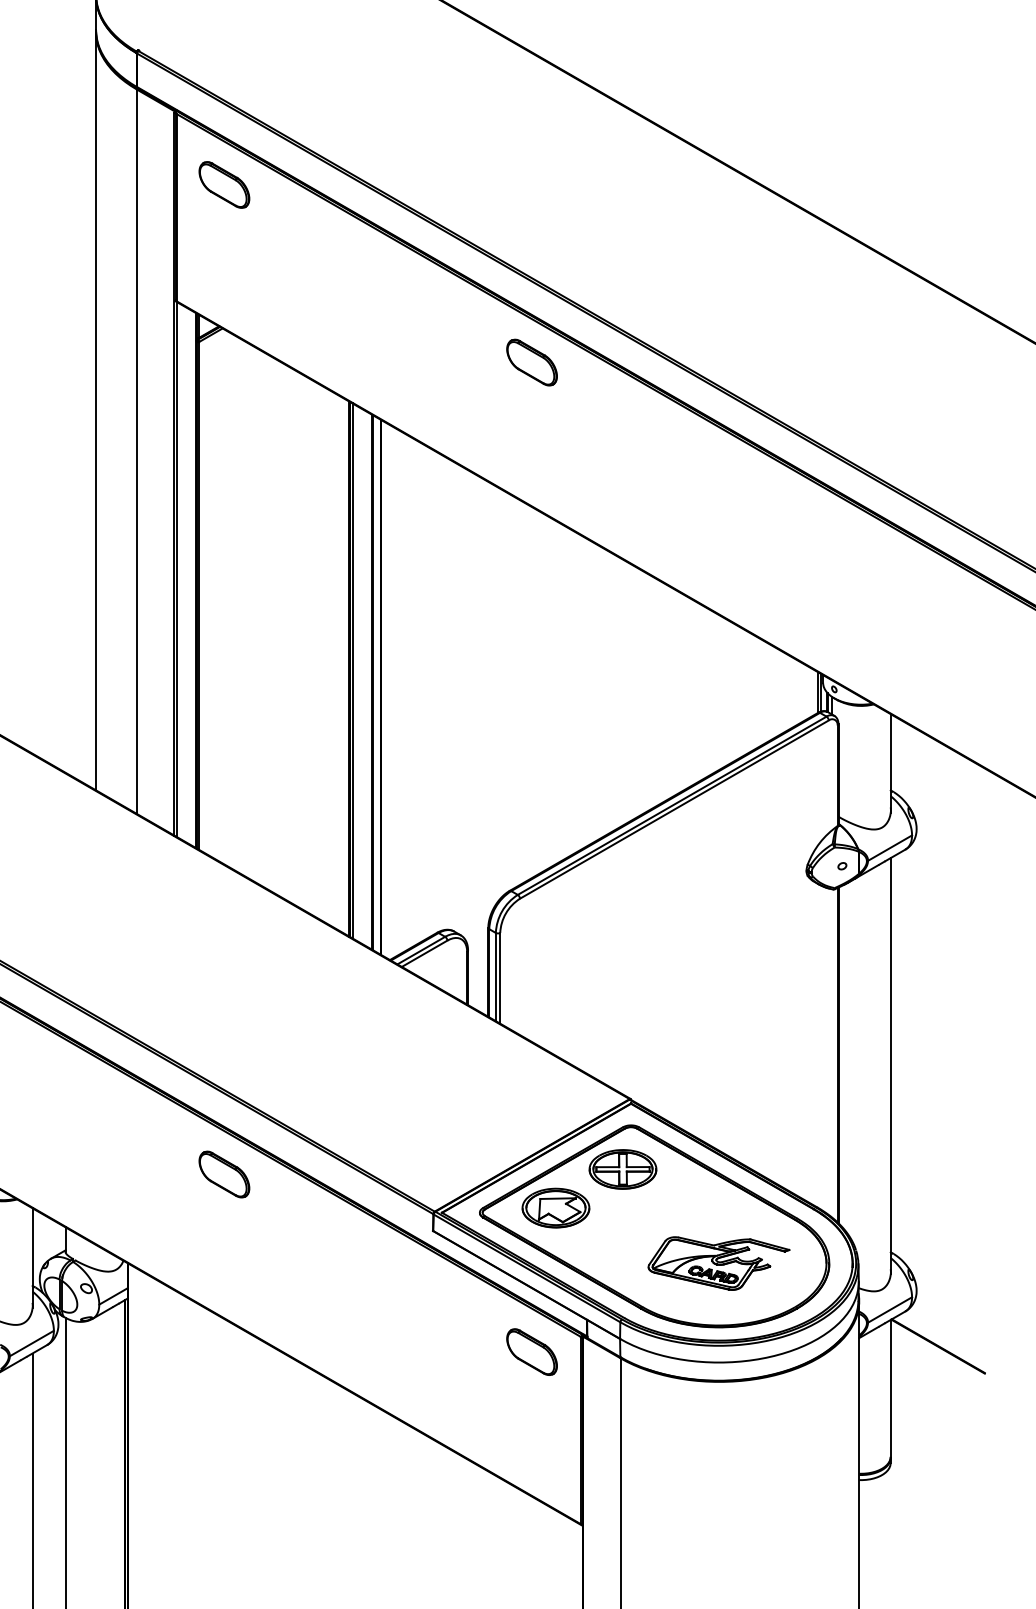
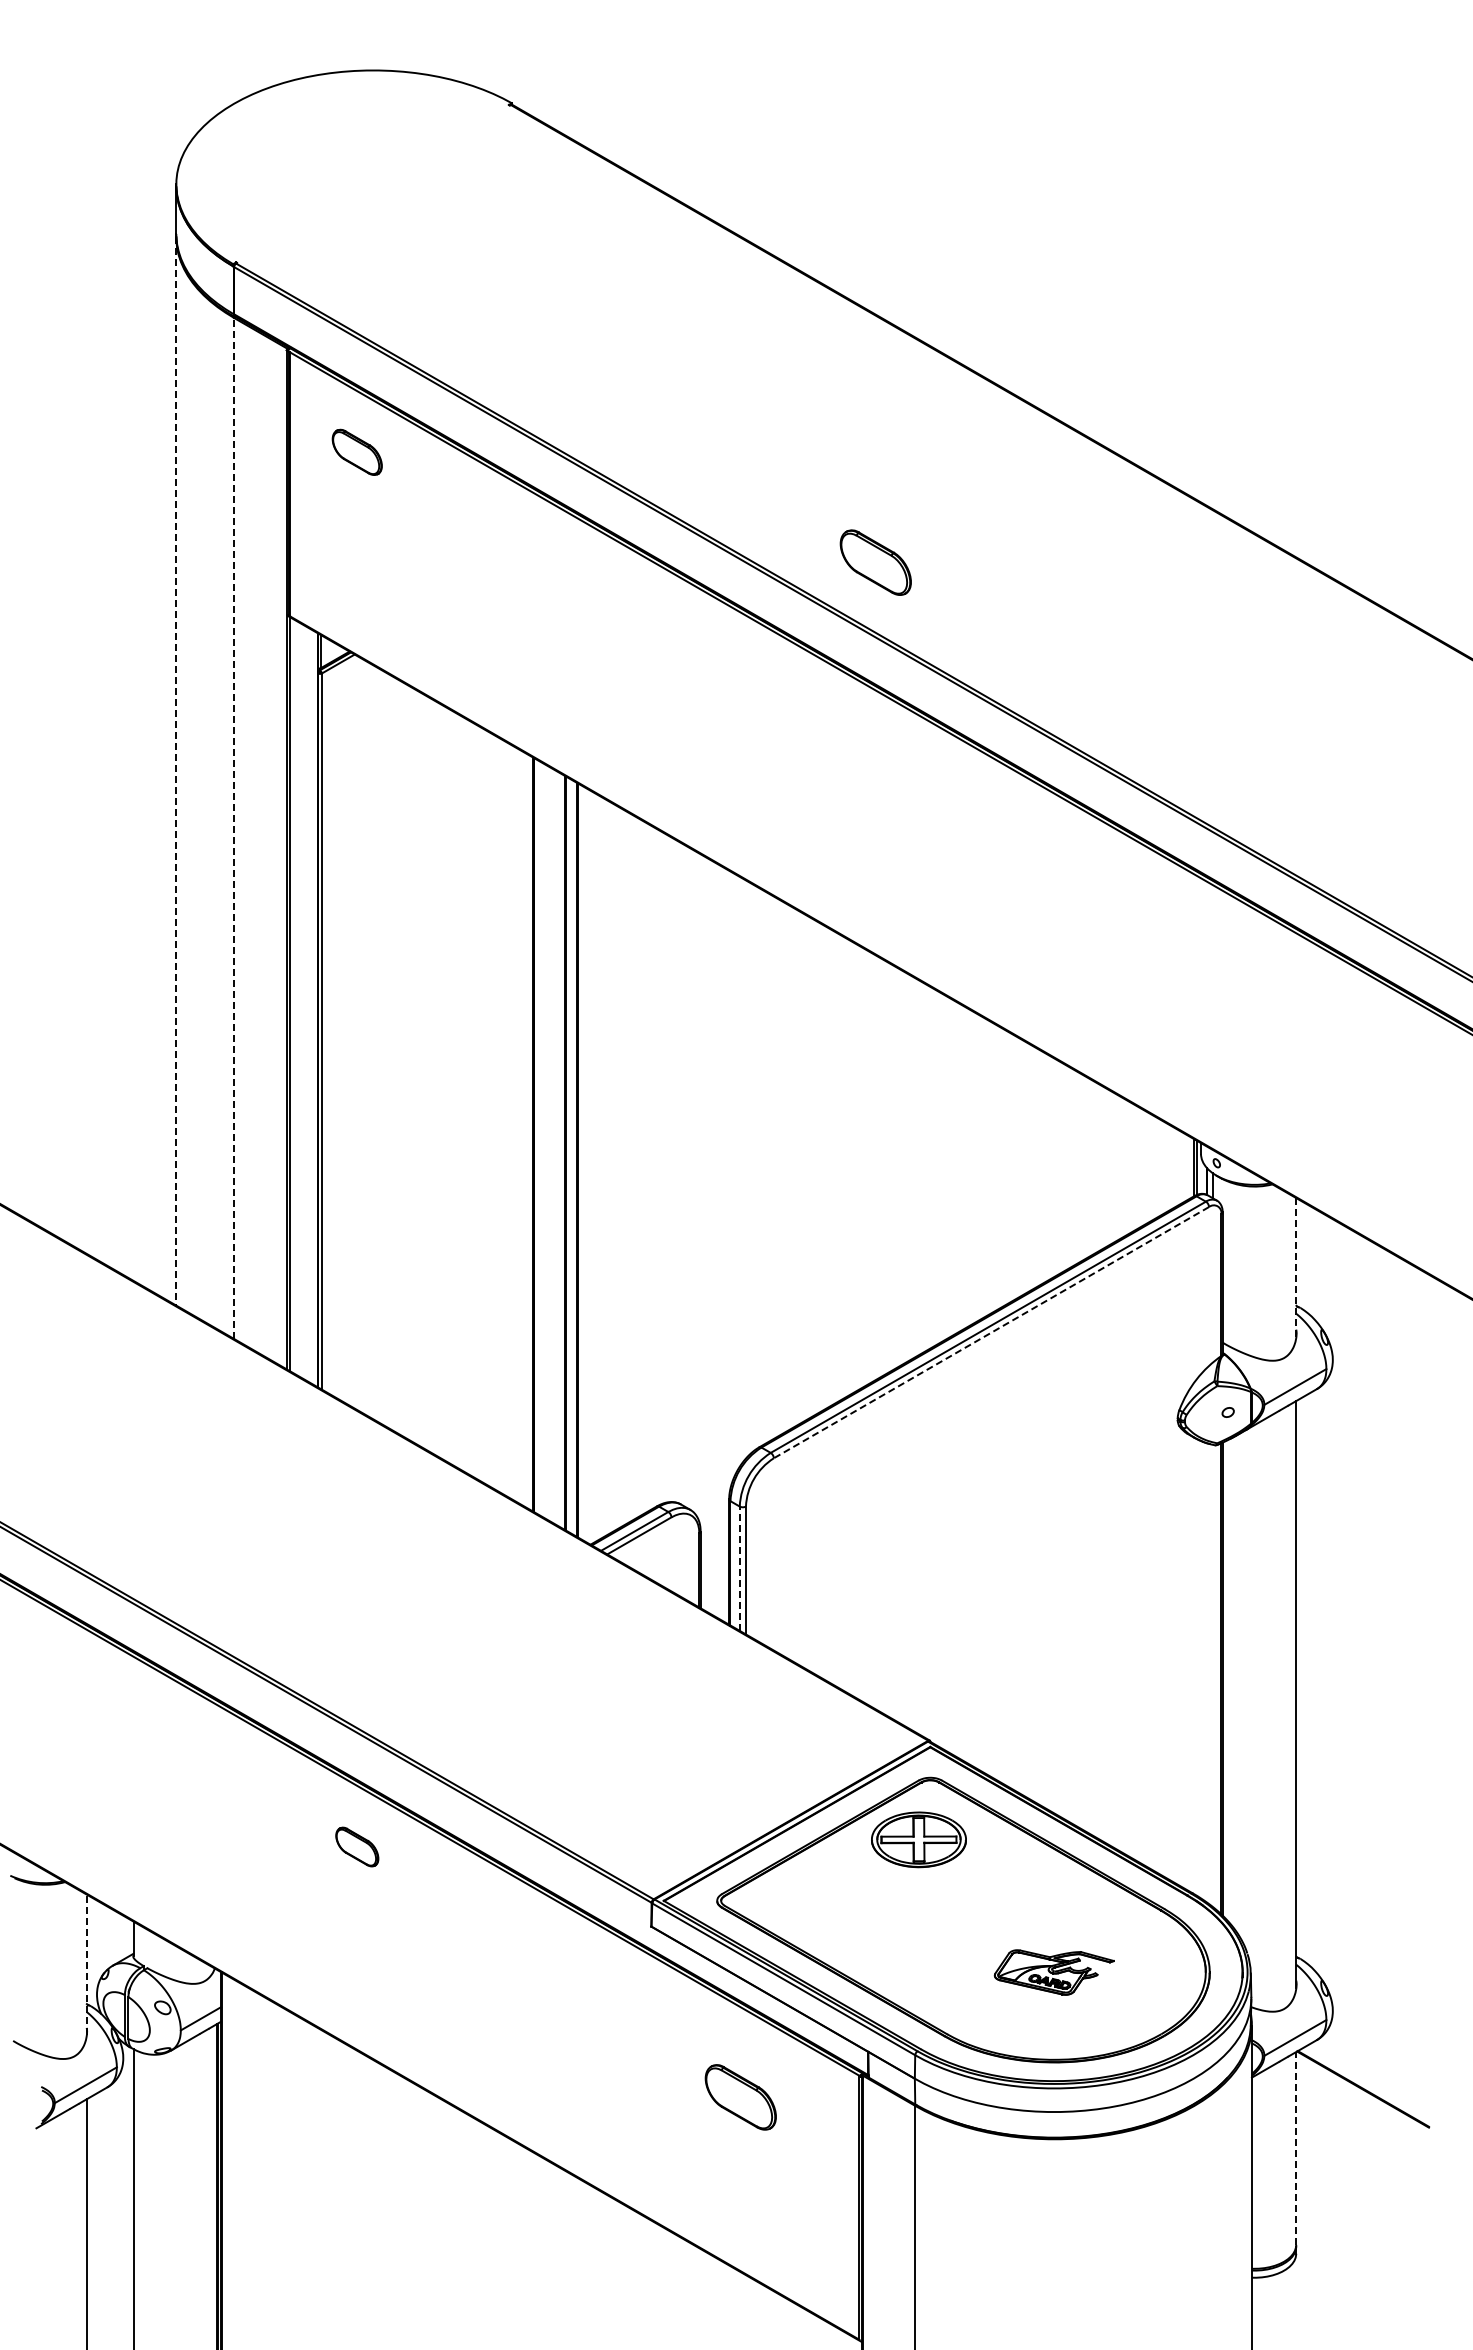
part: (224, 185) -> (357, 452), size x0.7
part: (531, 362) -> (875, 562), moved
line: (96, 412) -> (176, 772), solid -> dashed
line: (137, 451) -> (234, 828), solid -> dashed
line: (352, 671) -> (537, 1137), removed
line: (890, 762) -> (1296, 1266), solid -> dashed
line: (674, 809) -> (991, 1332), solid -> dashed
line: (495, 976) -> (739, 1568), solid -> dashed
part: (224, 1174) -> (357, 1846), size x0.6
part: (555, 1208) -> (824, 1894), removed
line: (32, 1257) -> (86, 1964), solid -> dashed
part: (719, 1263) -> (1054, 1972), size x0.6
part: (531, 1352) -> (740, 2097), moved
line: (890, 1387) -> (1296, 2147), solid -> dashed

